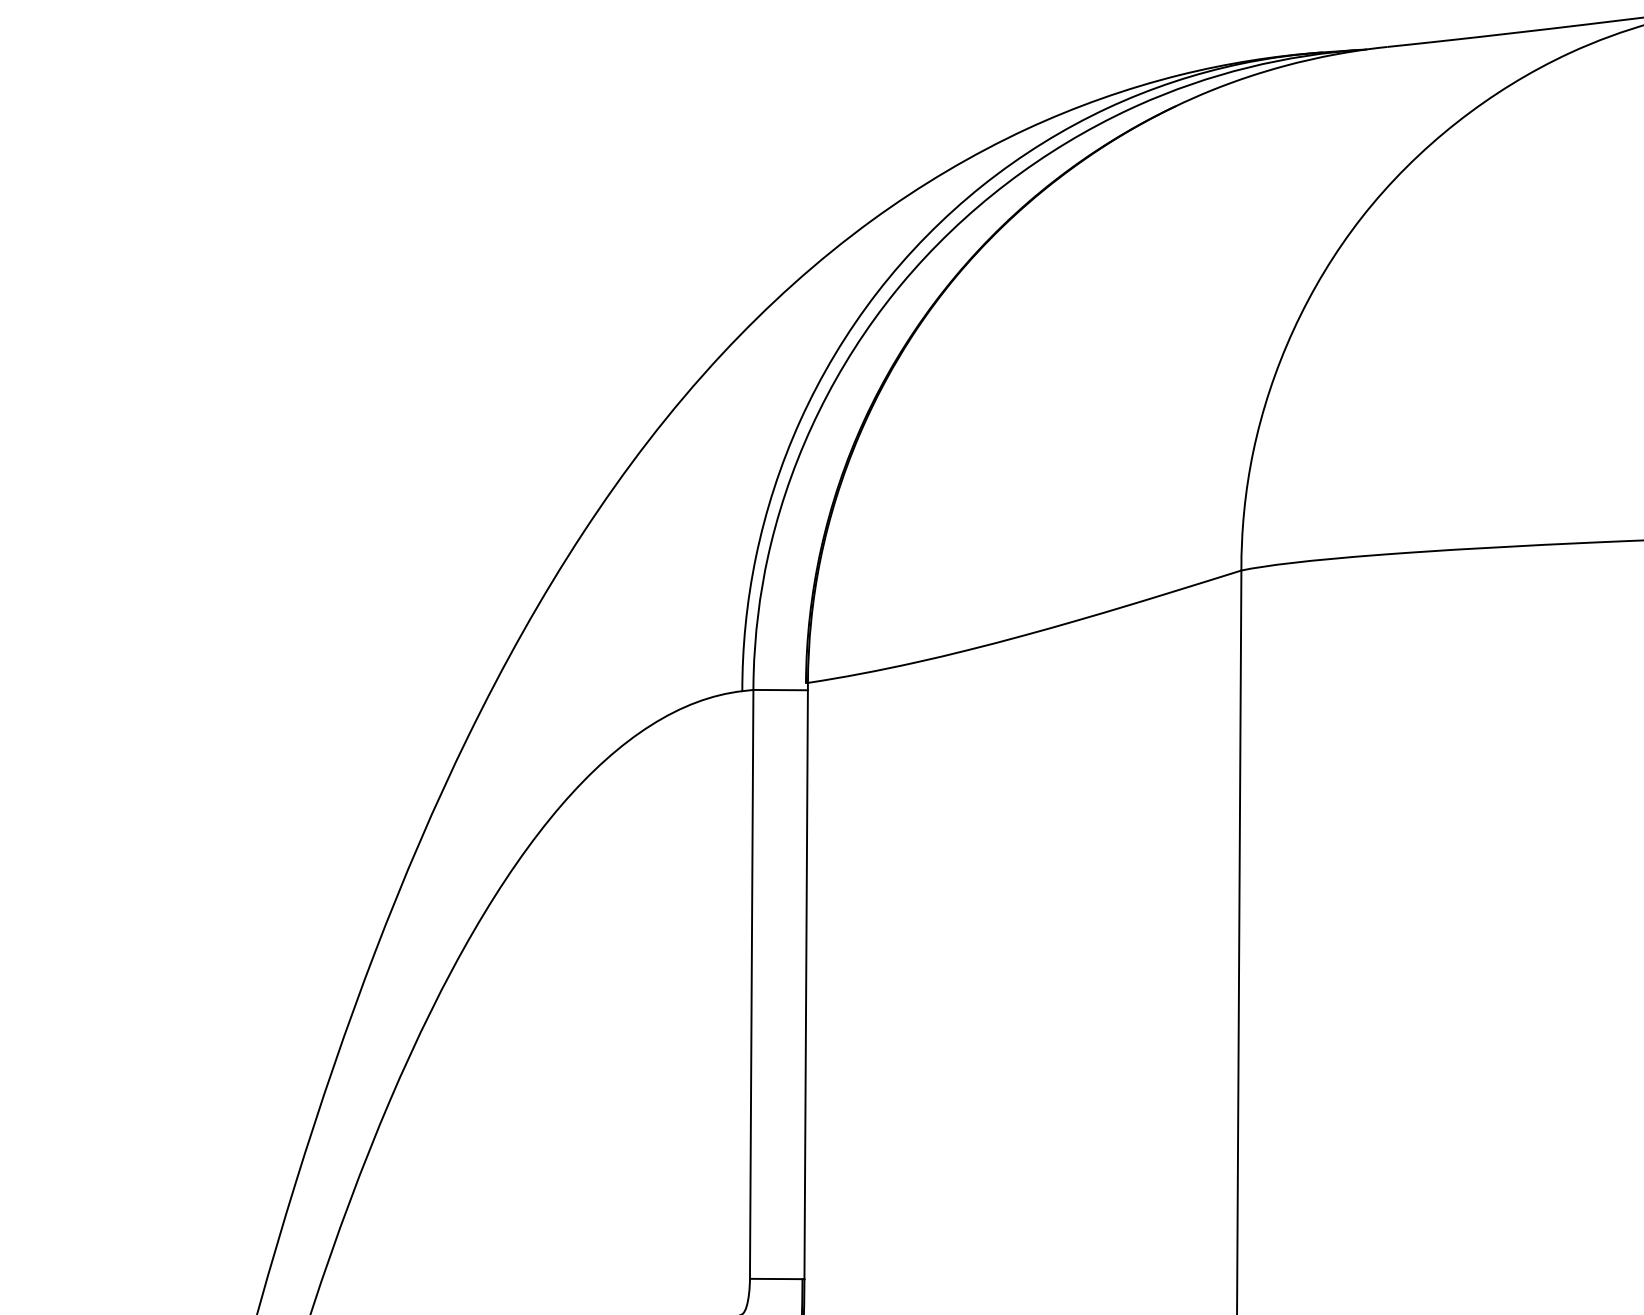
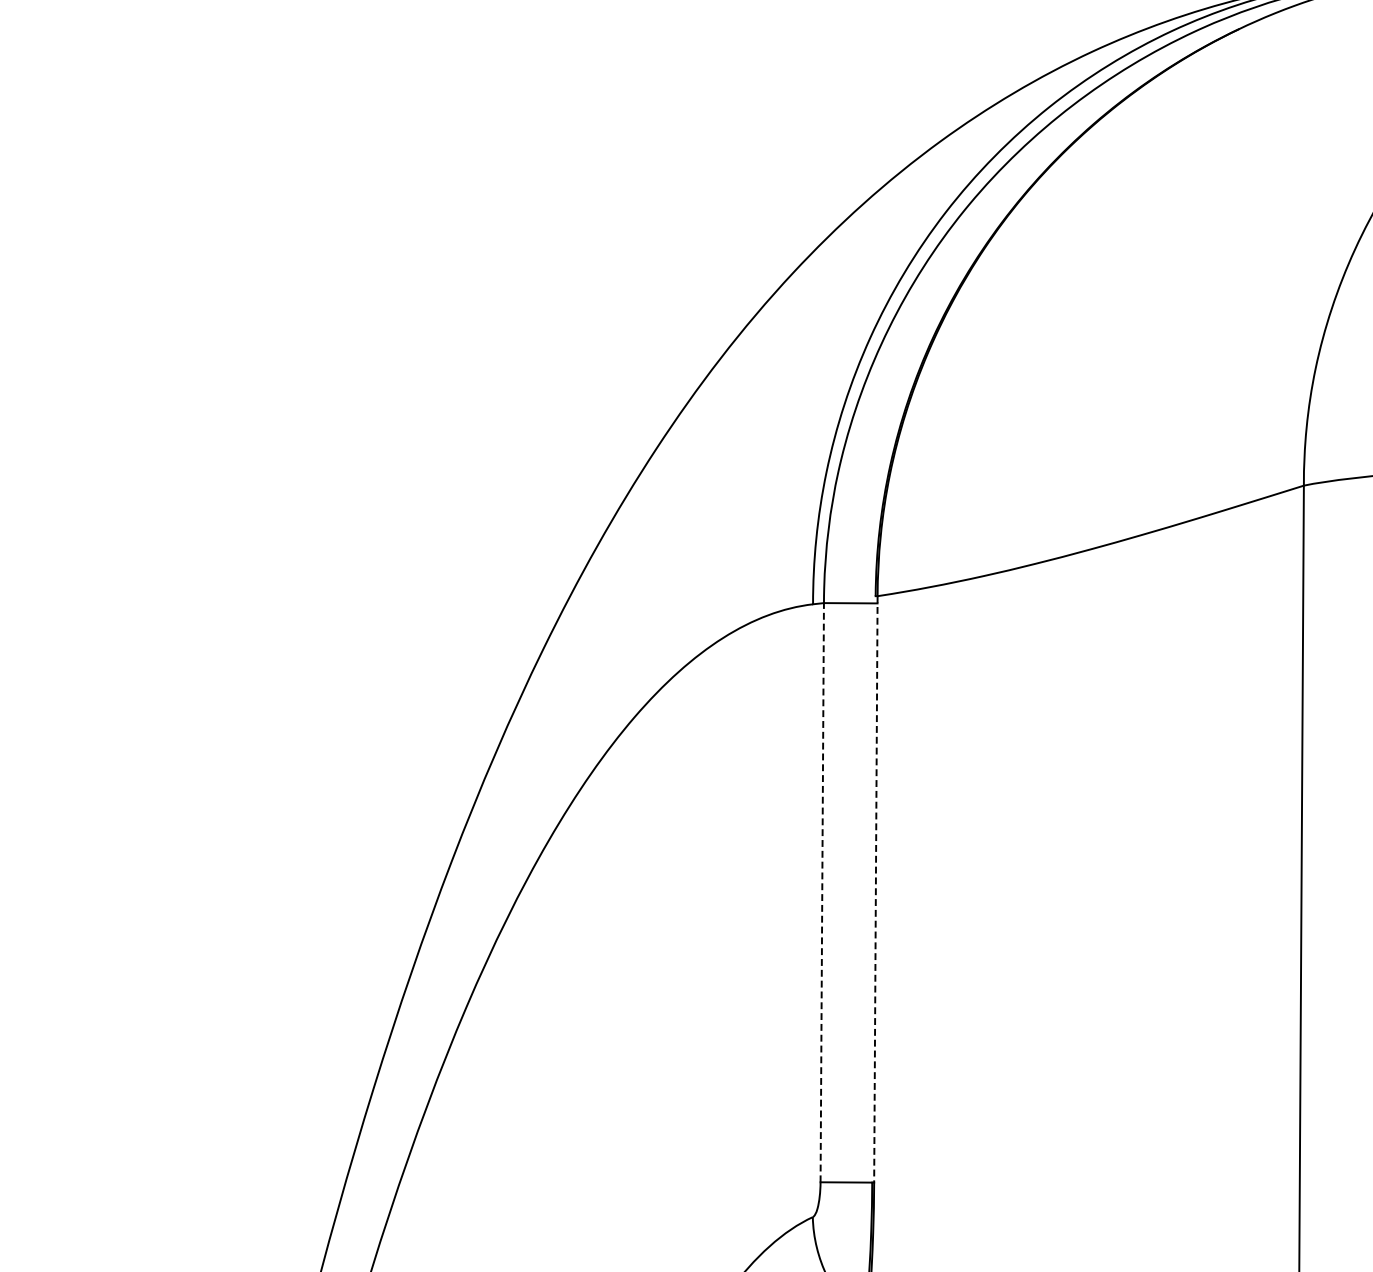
line: (806, 981) -> (876, 889), solid -> dashed
line: (751, 983) -> (822, 891), solid -> dashed

